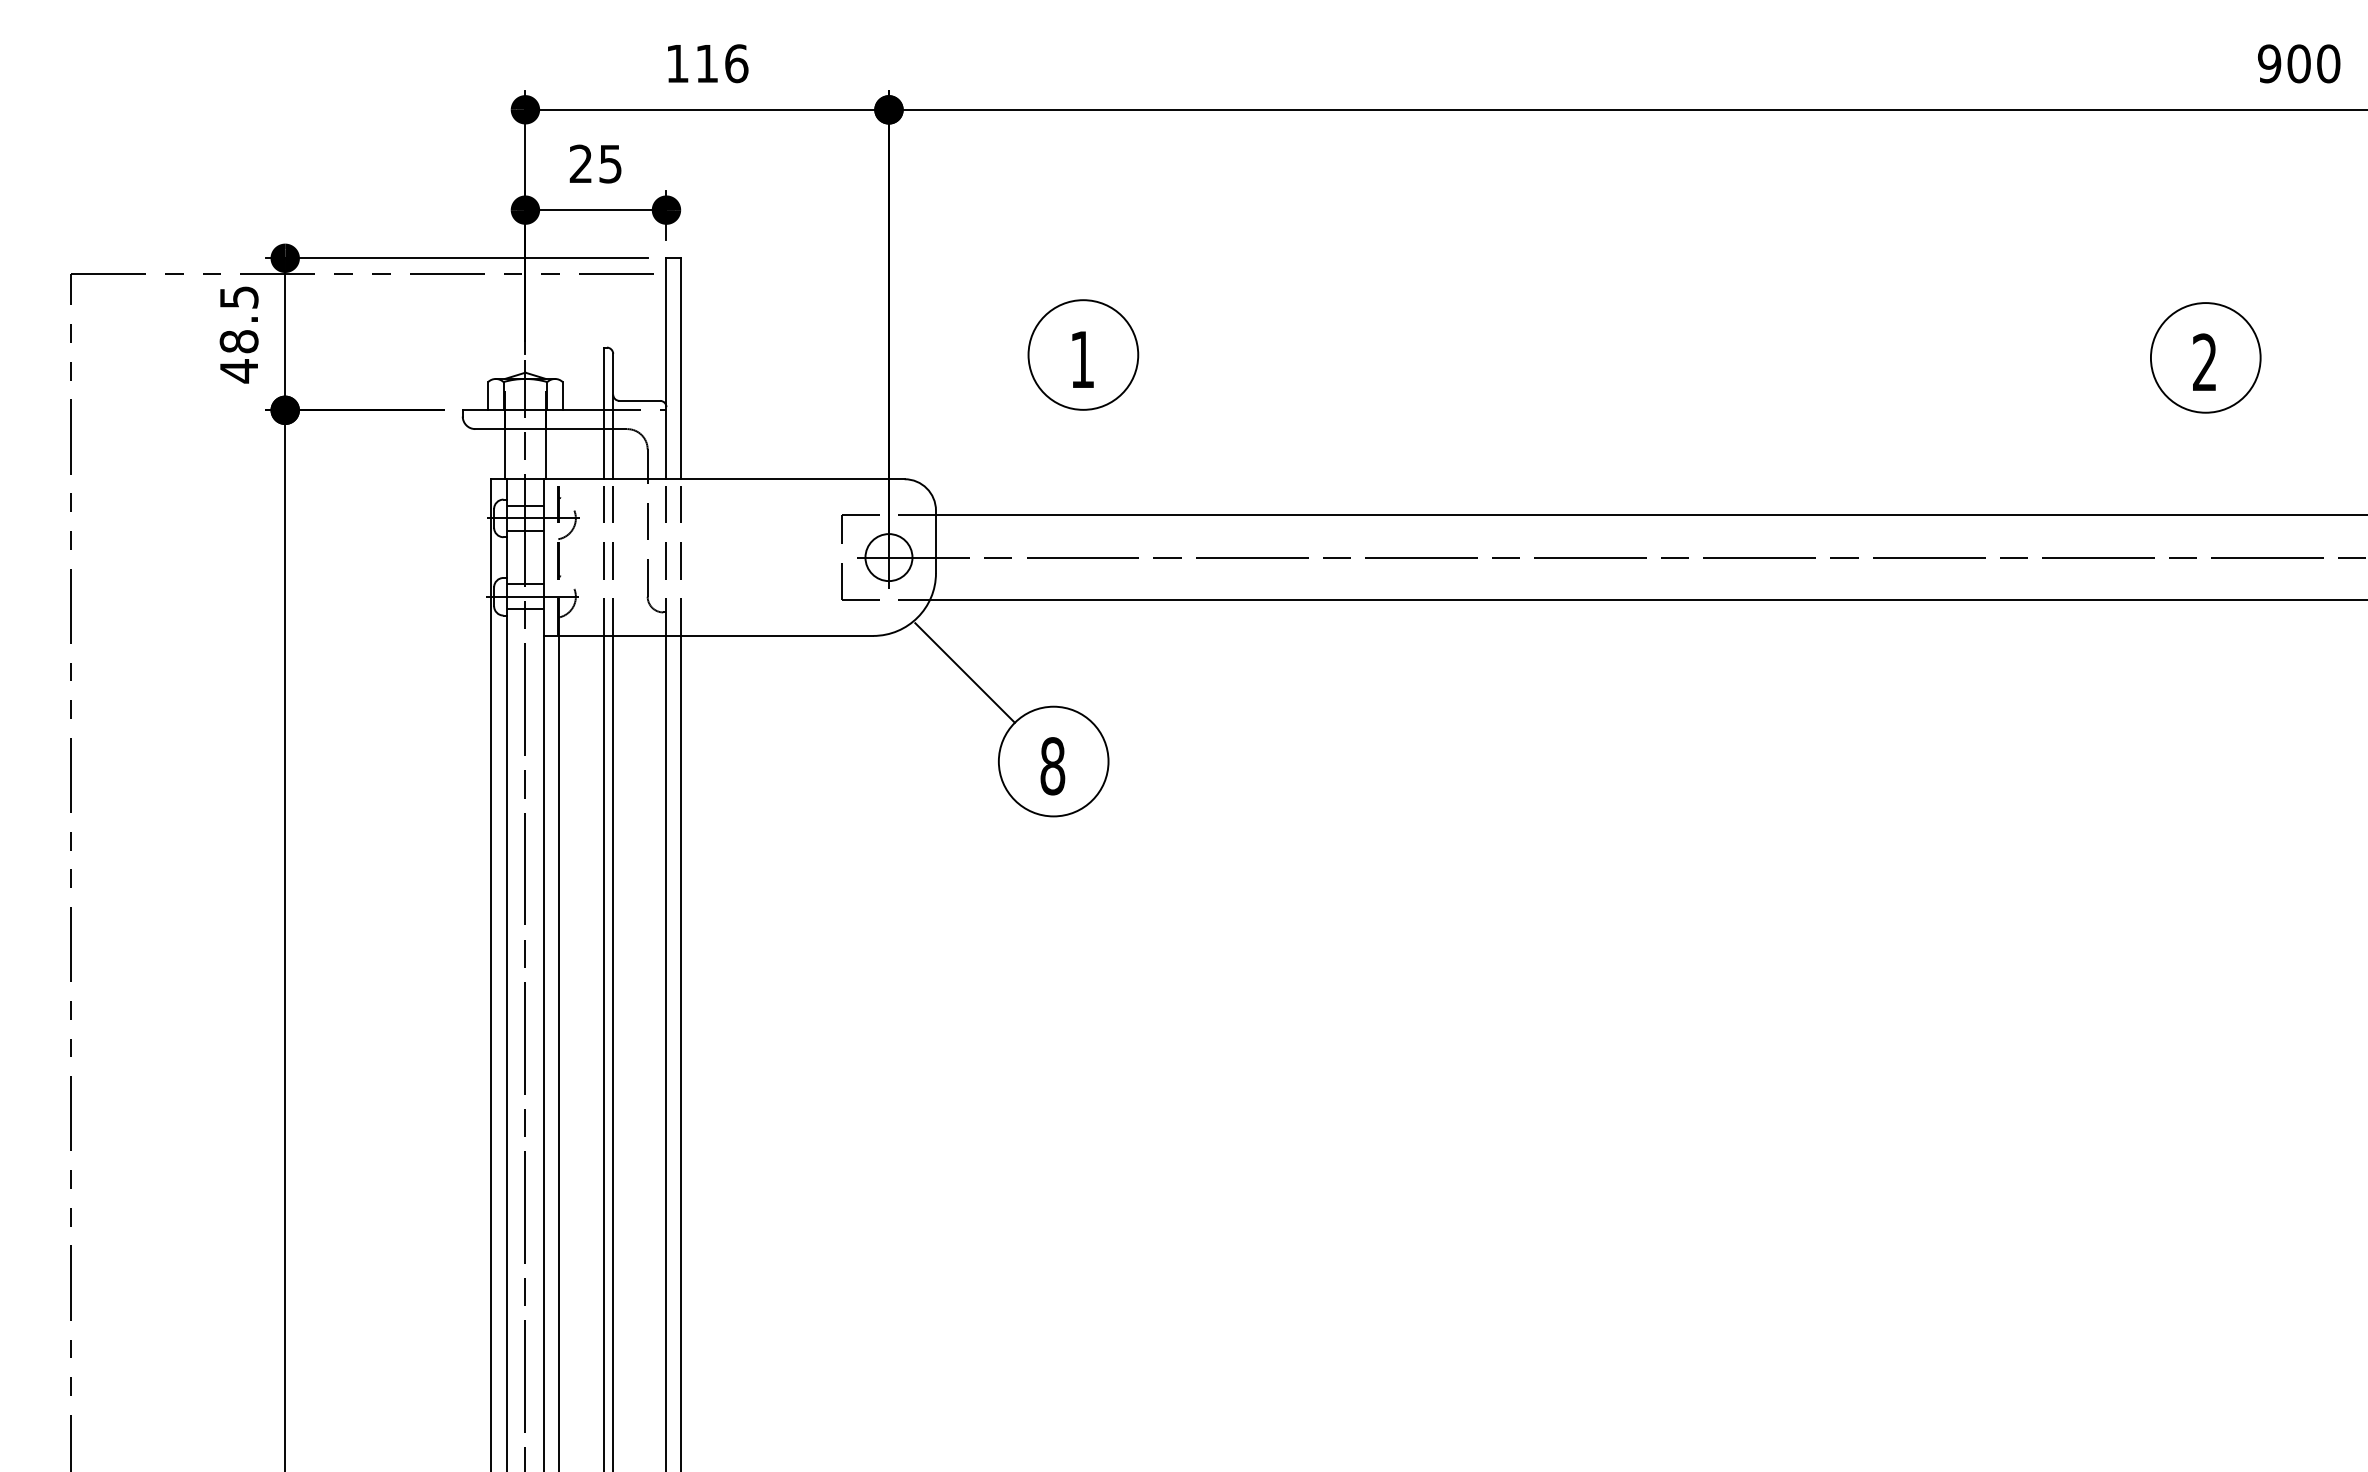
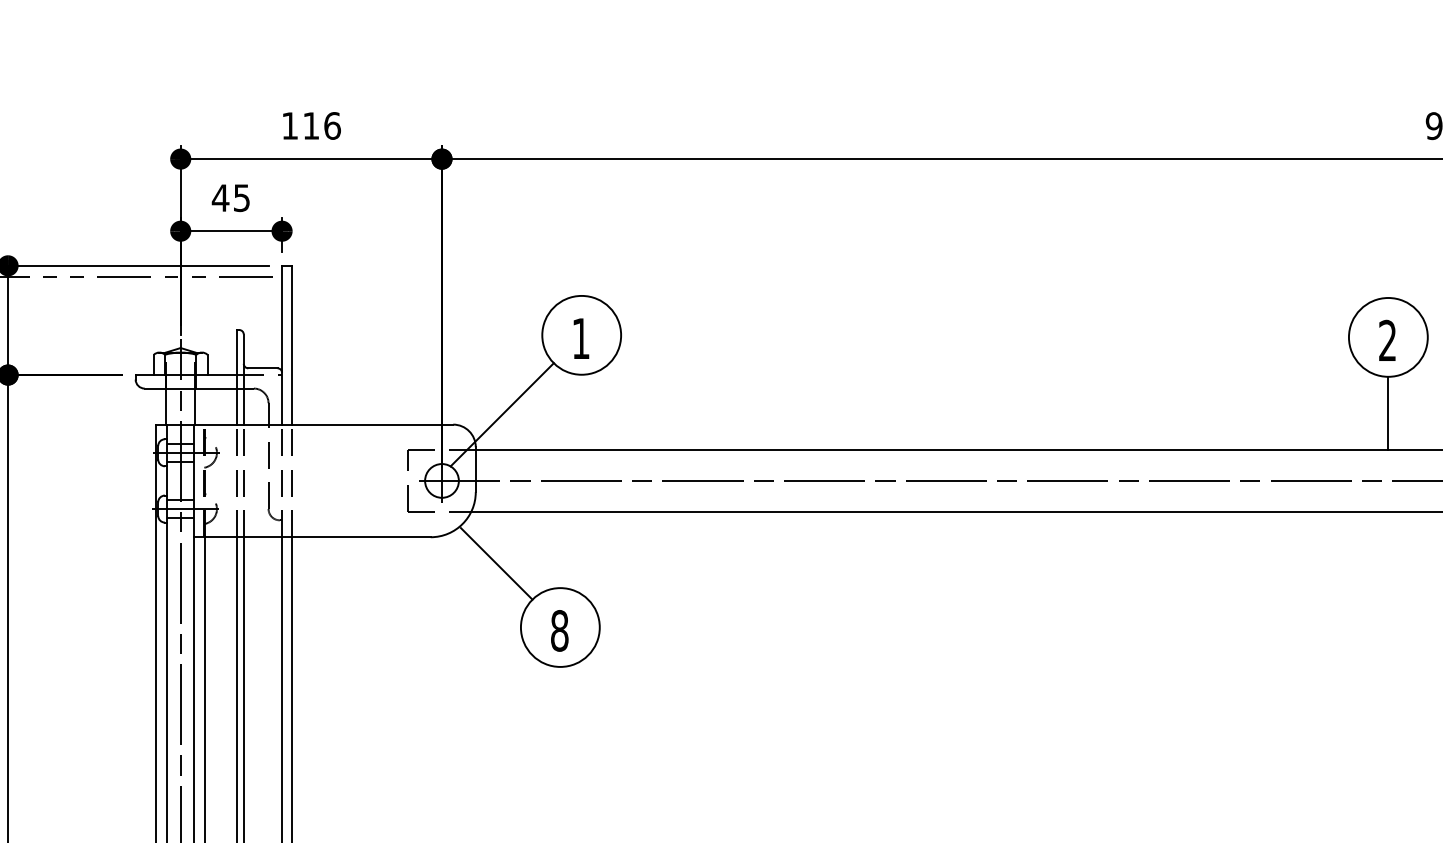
text: (580, 163) -> (220, 197), 25 -> 45
line: (2205, 463) -> (1388, 413), added
line: (972, 465) -> (502, 414), added

